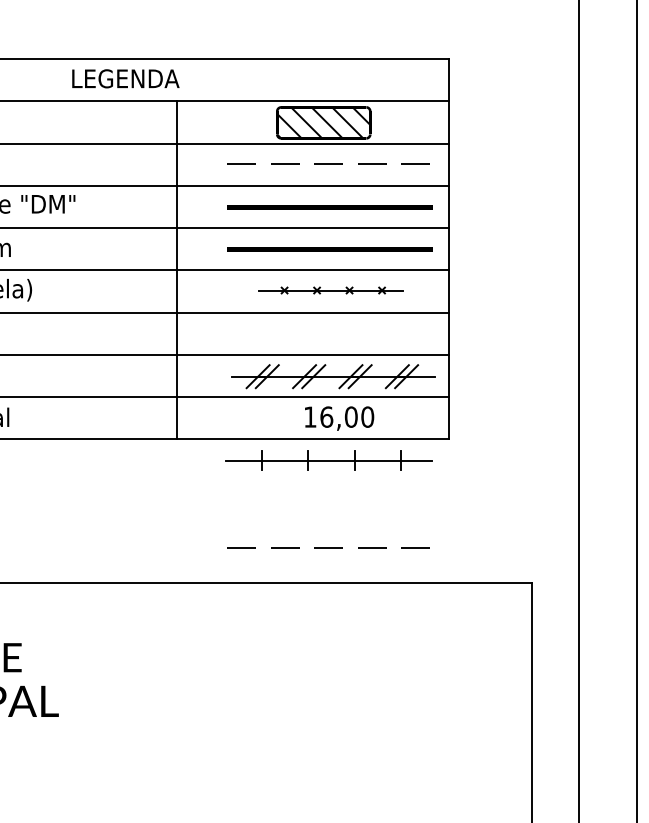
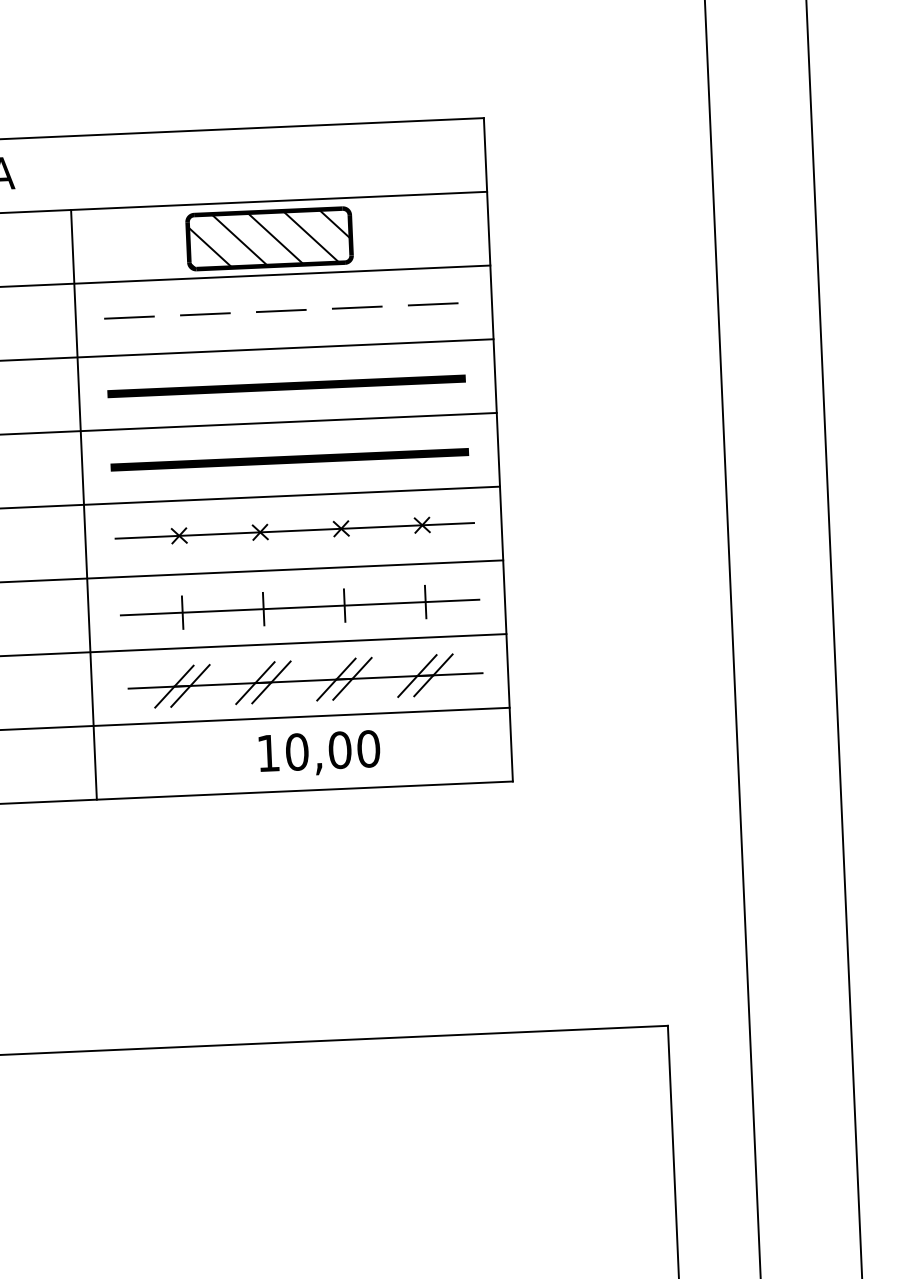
line: (176, 270) -> (83, 505), moved
part: (330, 290) -> (294, 530), size x1.43
text: (326, 416) -> (296, 750), 16,00 -> 10,00
part: (328, 460) -> (299, 607), moved
line: (328, 547) -> (310, 979), removed

